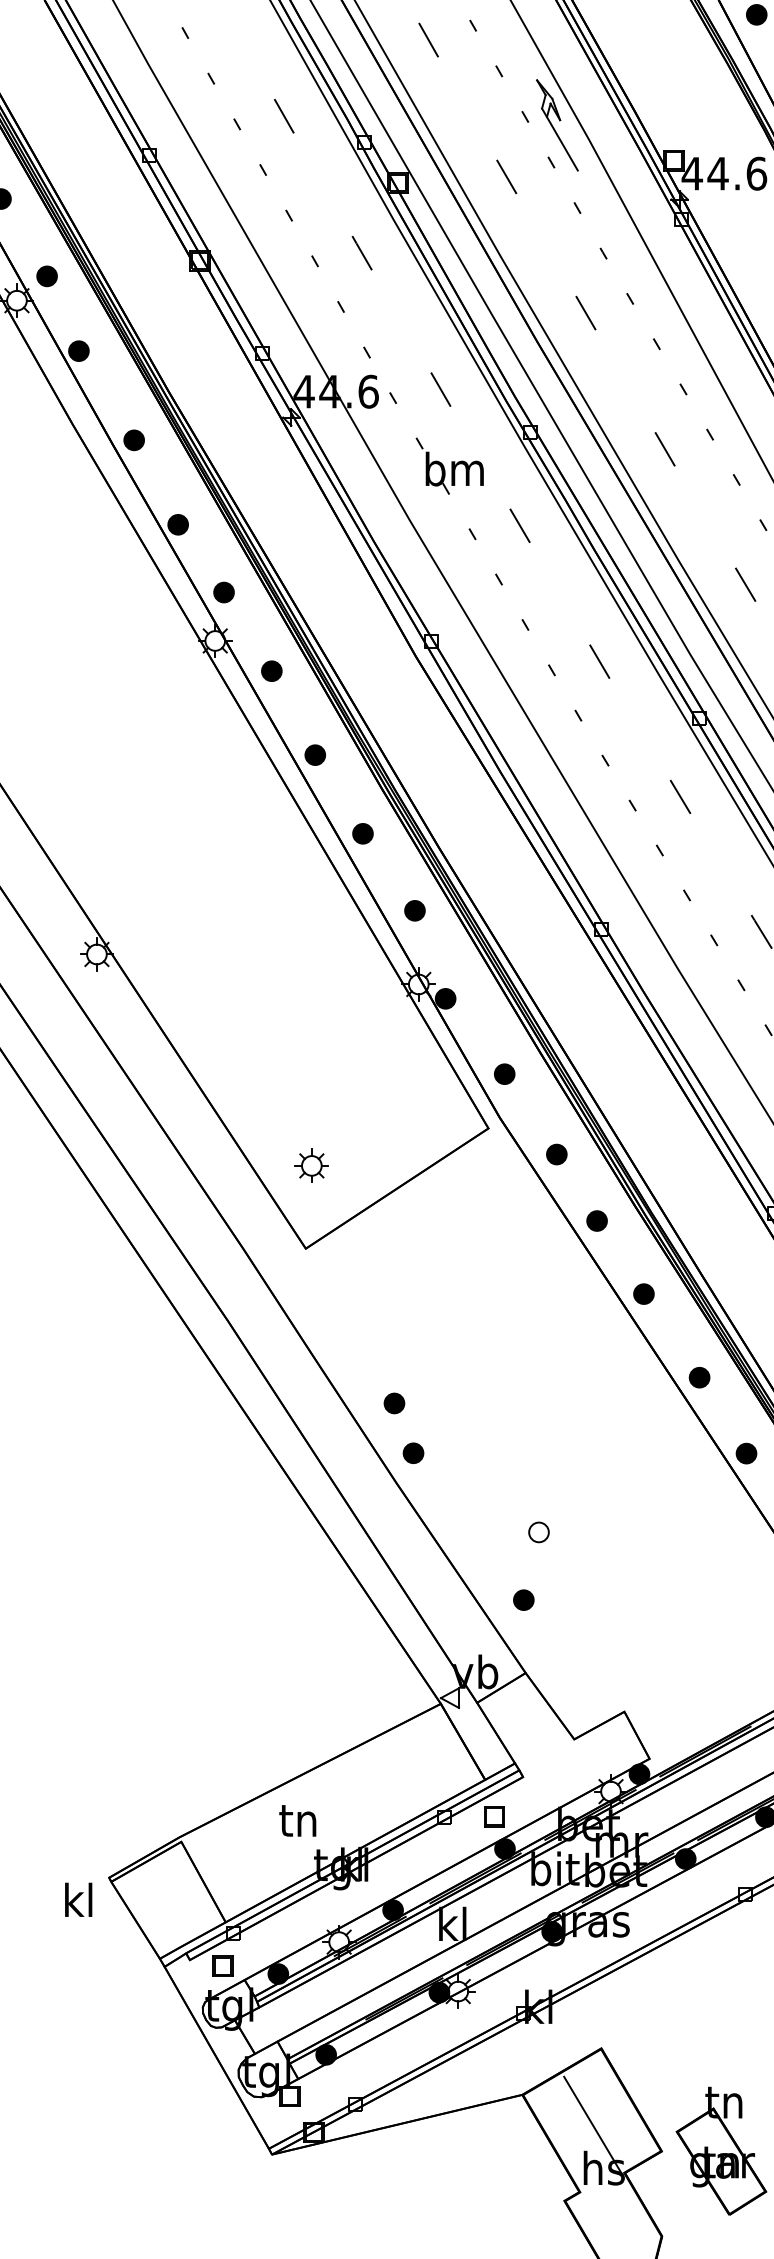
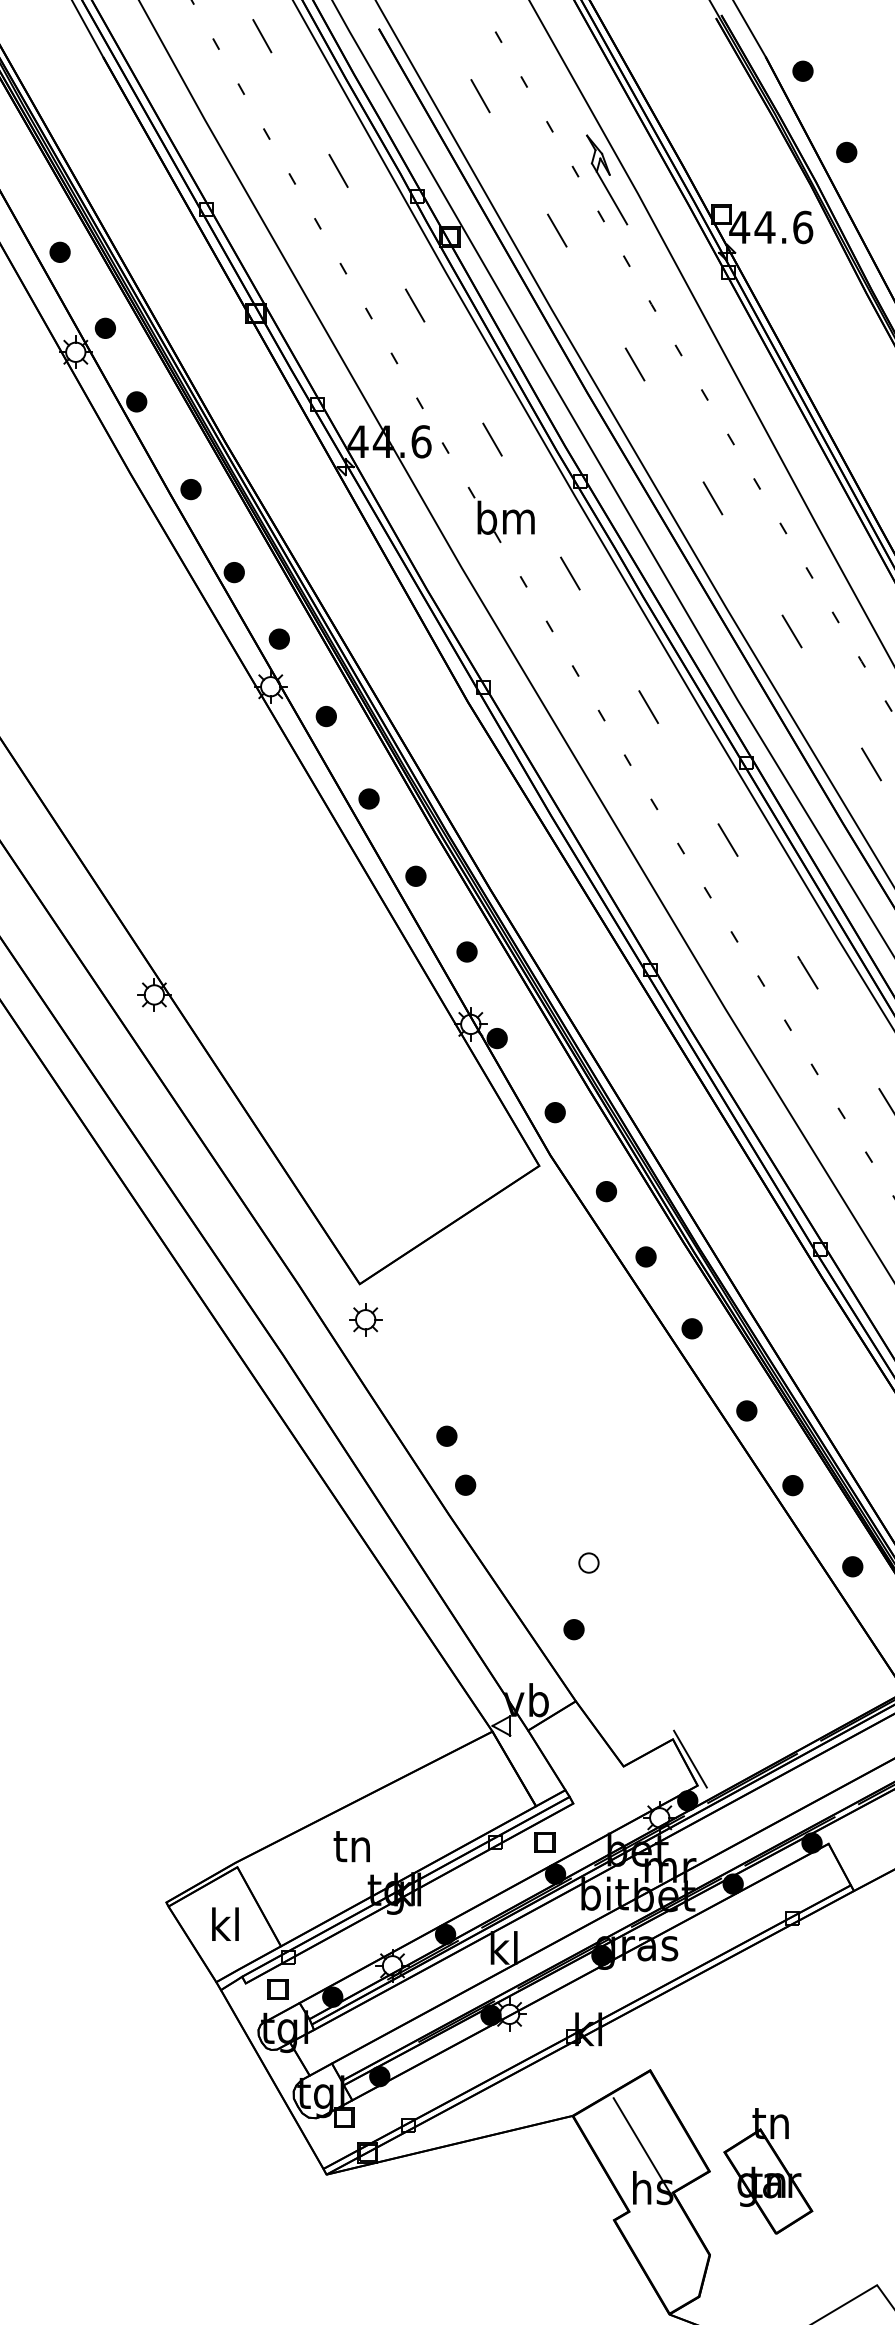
part: (311, 1165) -> (365, 1319), moved
line: (642, 1731) -> (690, 1758), added
text: (78, 1899) -> (225, 1923), moved

